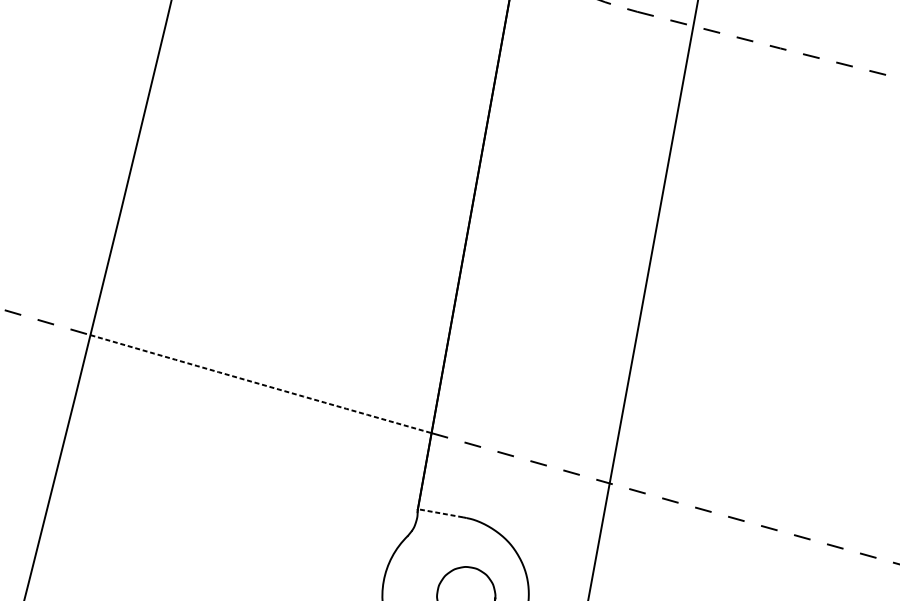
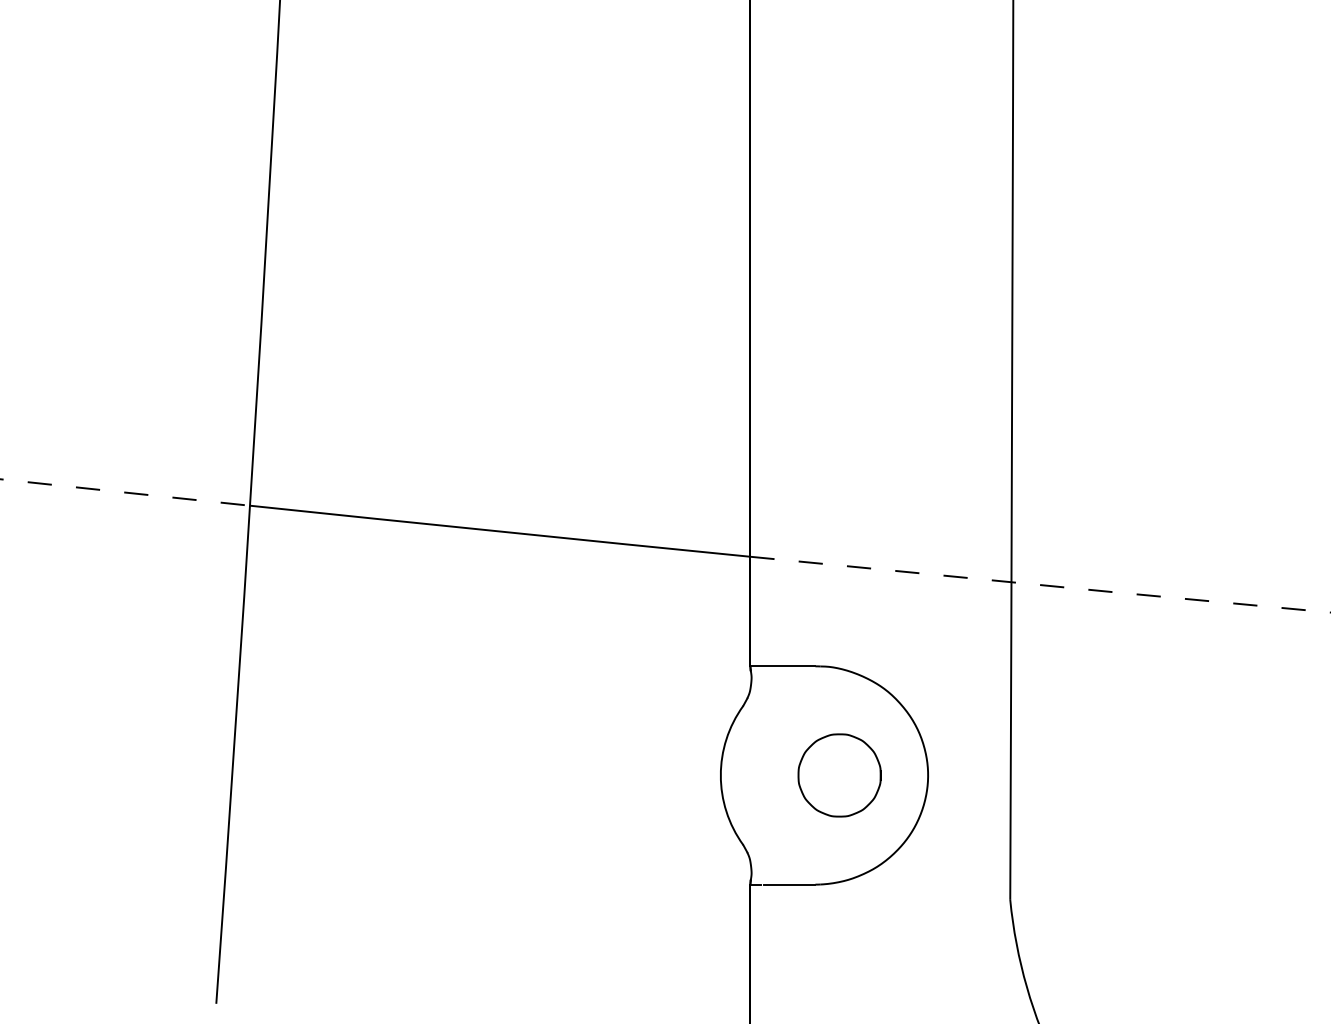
arc: (261, 384) -> (500, 531), dashed -> solid
line: (440, 513) -> (782, 666), dashed -> solid

